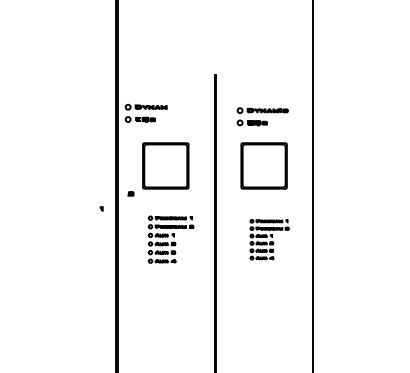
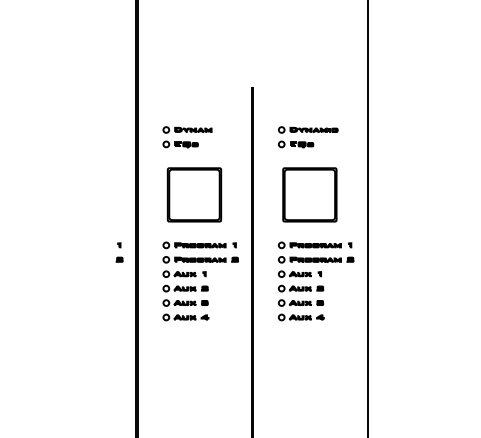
part: (146, 113) -> (187, 137), moved
part: (130, 193) -> (119, 259), moved
part: (170, 239) -> (200, 281), size x1.43
part: (269, 239) -> (316, 281), size x1.67

